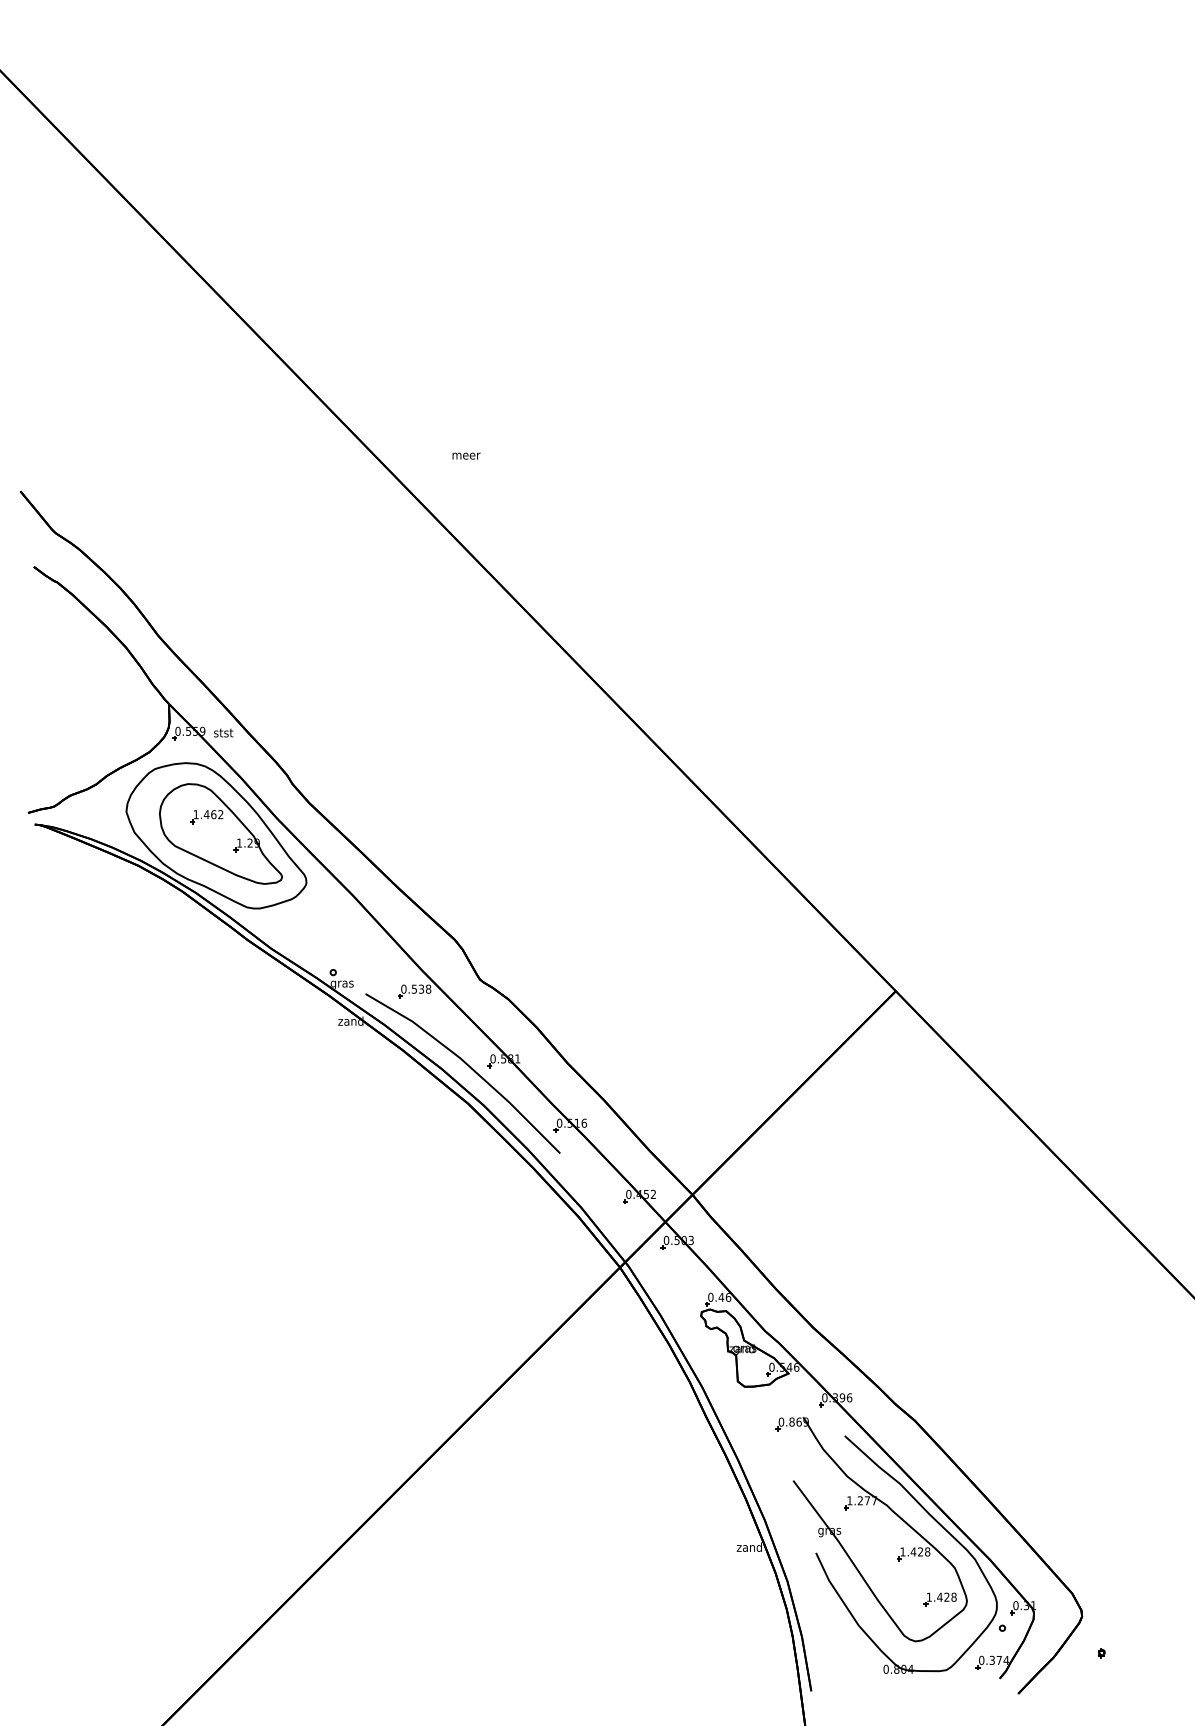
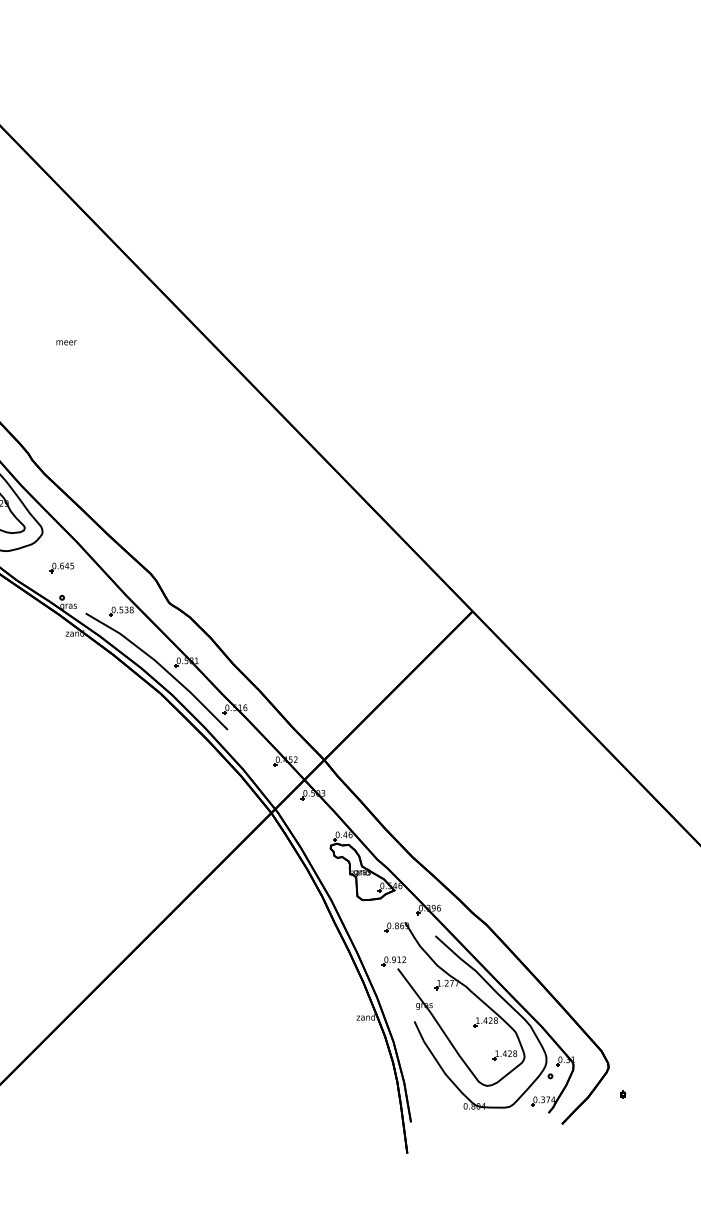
text: (466, 455) -> (66, 342), moved
part: (332, 931) -> (61, 567), added
part: (787, 1470) -> (393, 961), added

